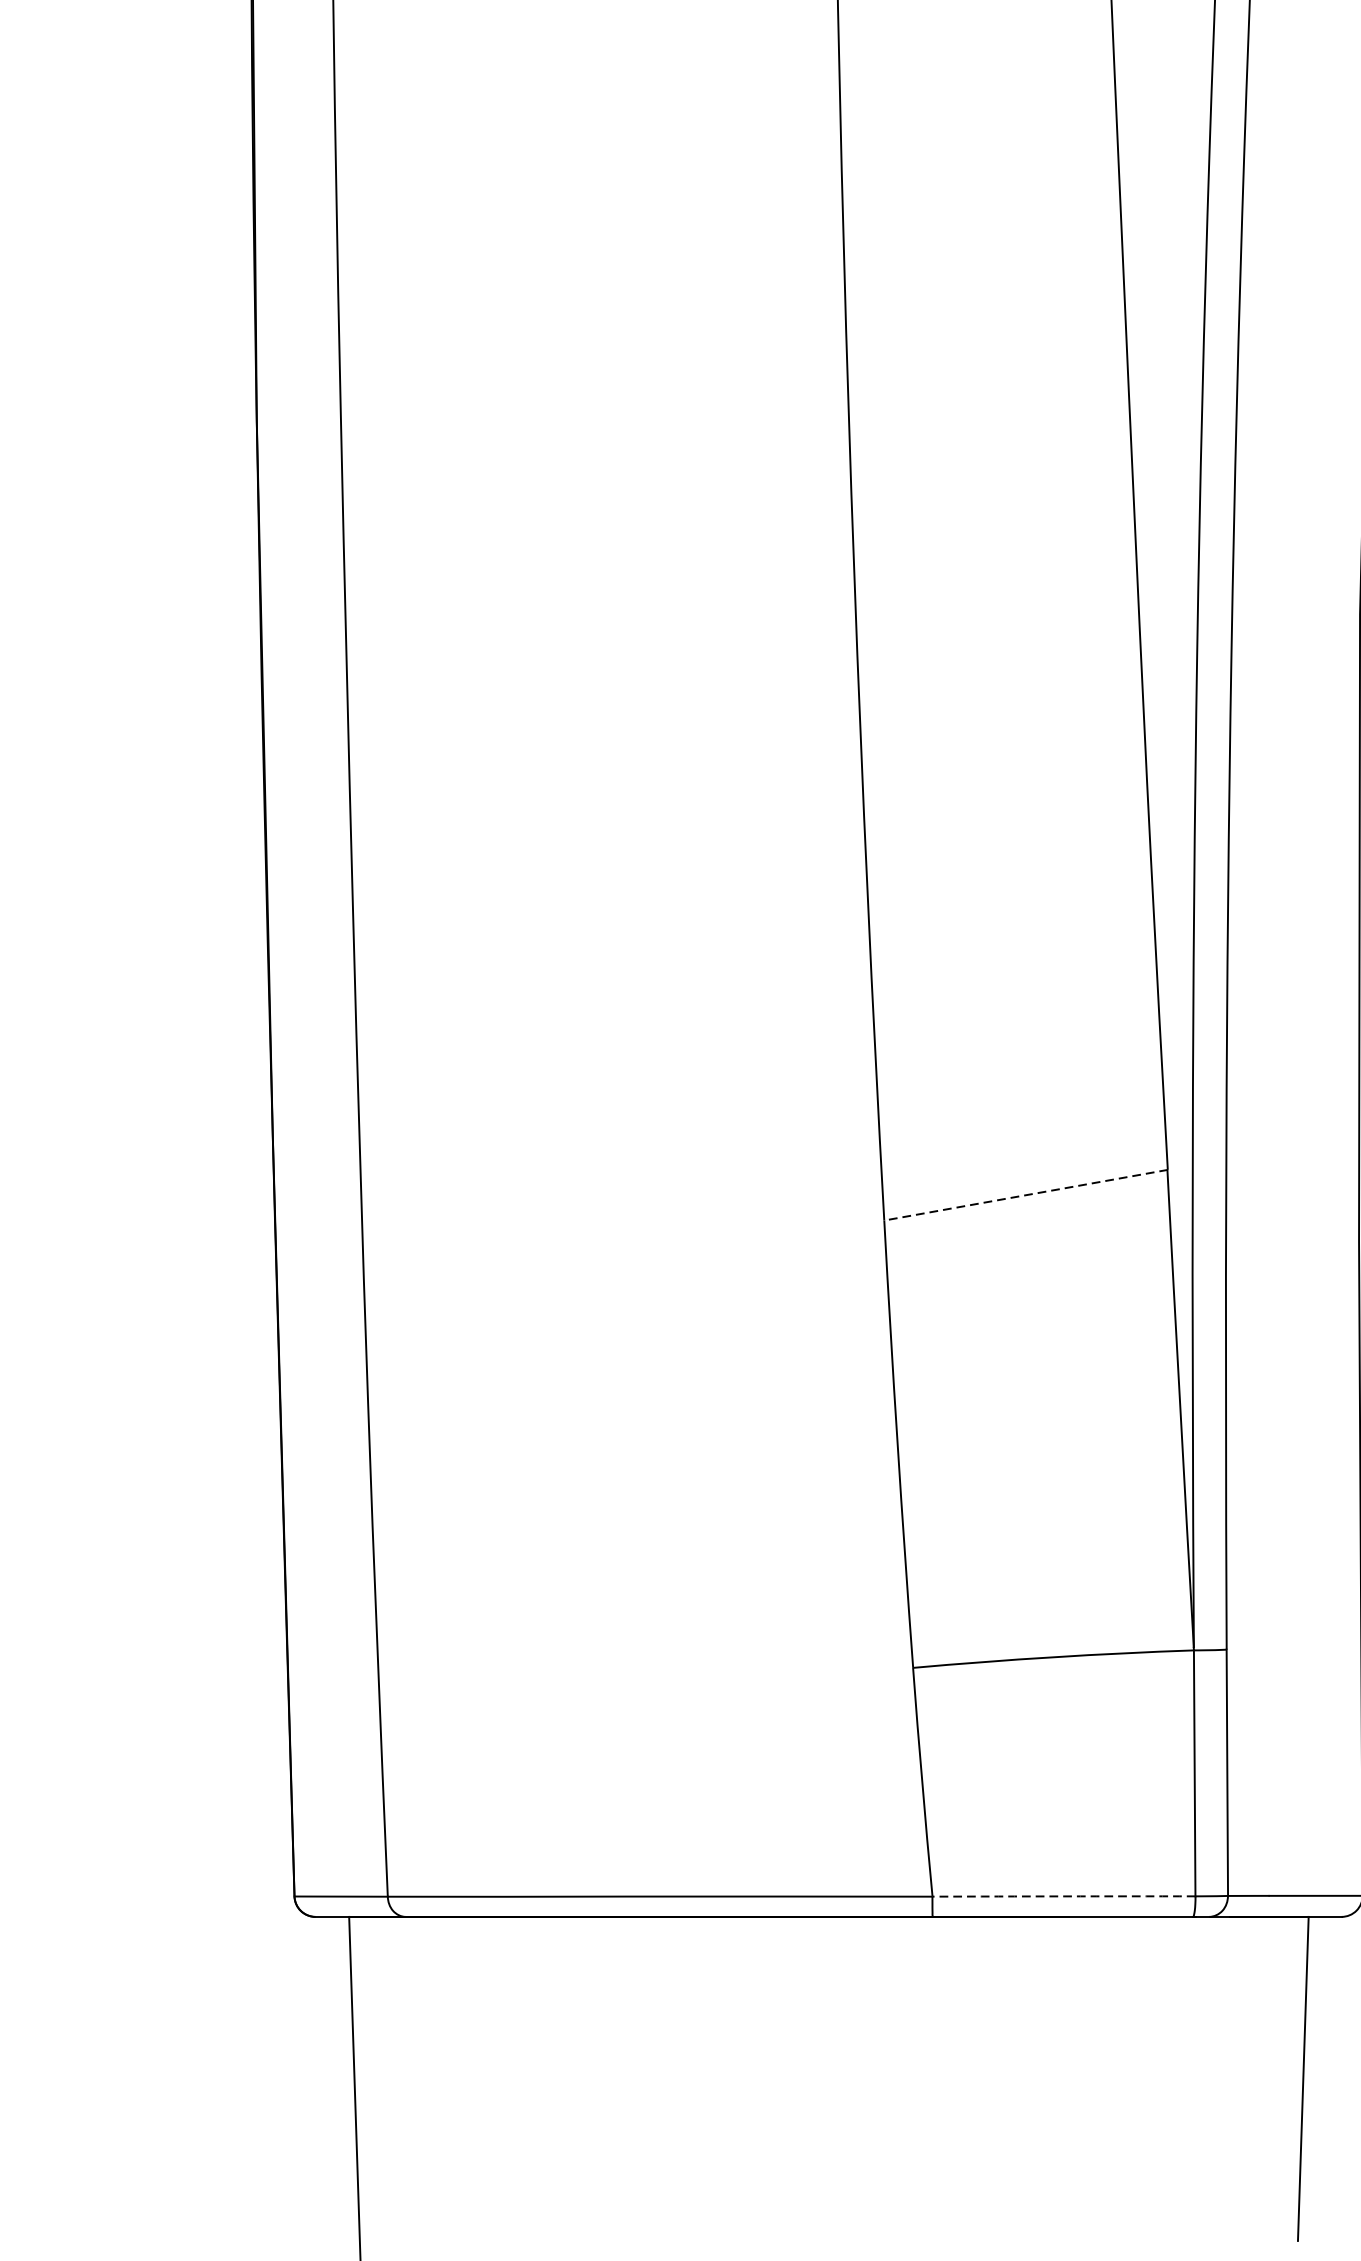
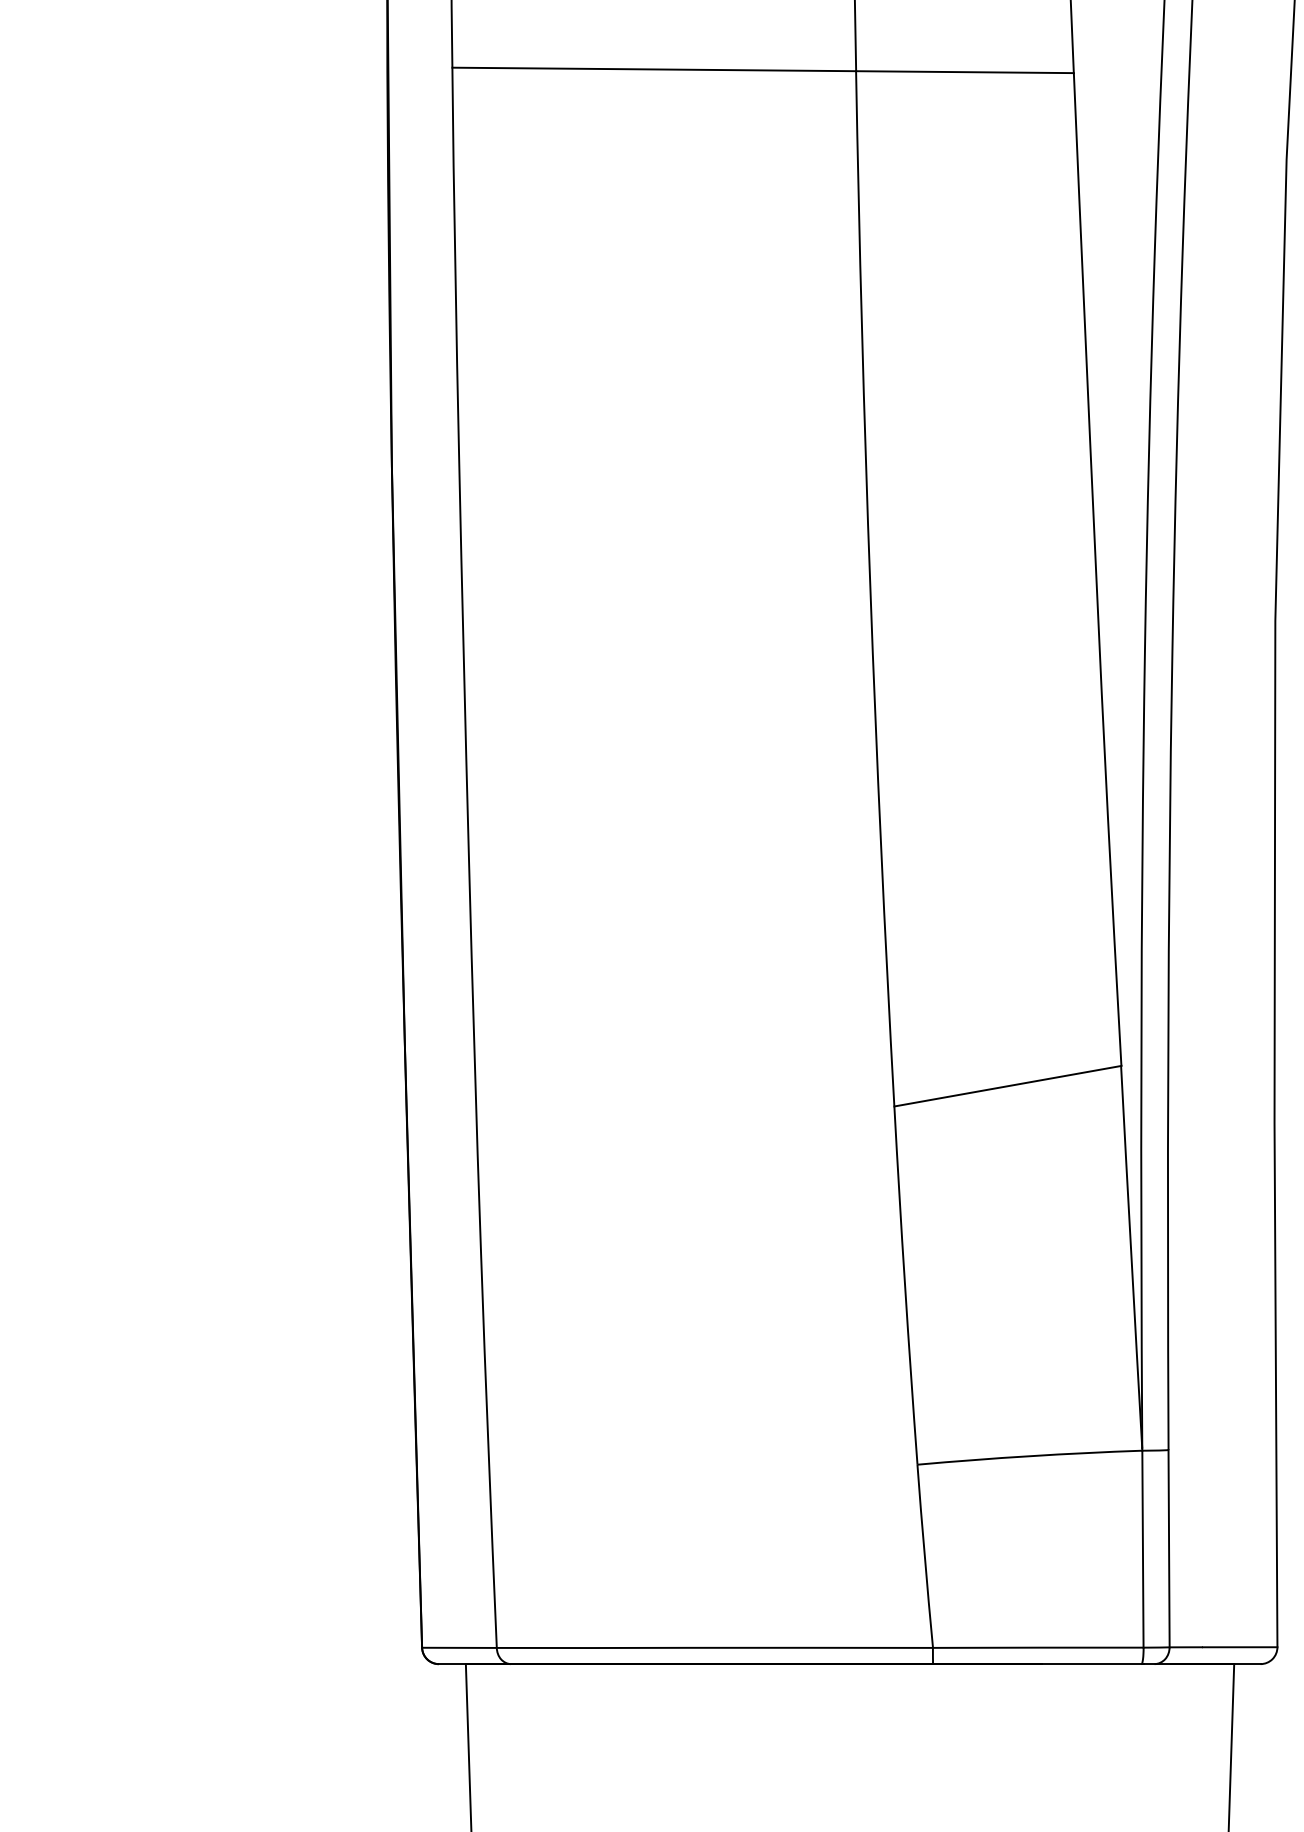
line: (1025, 1195) -> (1007, 1086), dashed -> solid
arc: (1064, 1896) -> (1038, 1647), dashed -> solid

